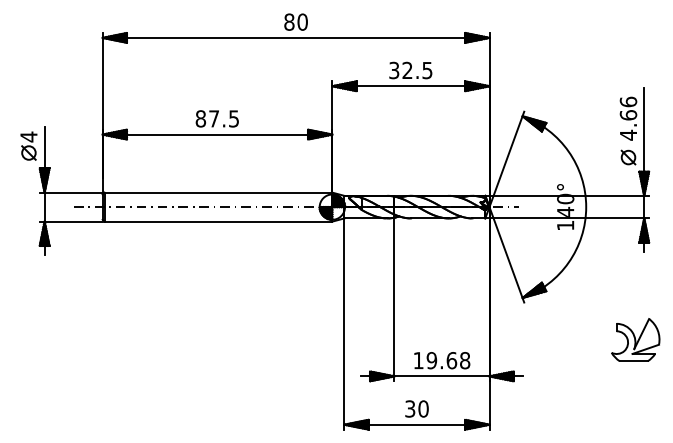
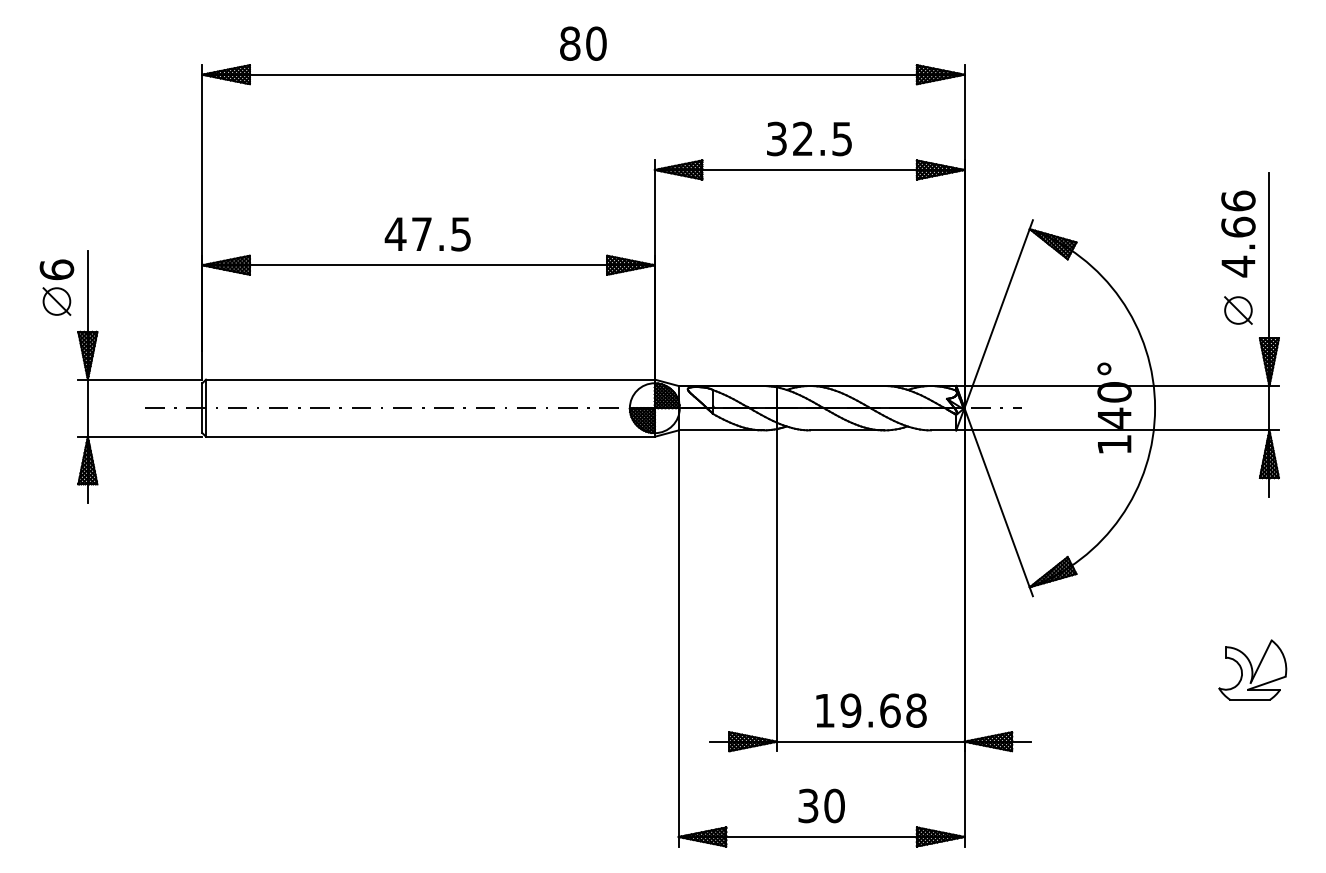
text: (200, 118) -> (394, 233), 87.5 -> 47.5
text: (28, 136) -> (56, 268), 4 -> 6
part: (635, 339) -> (1252, 669), size x0.71

